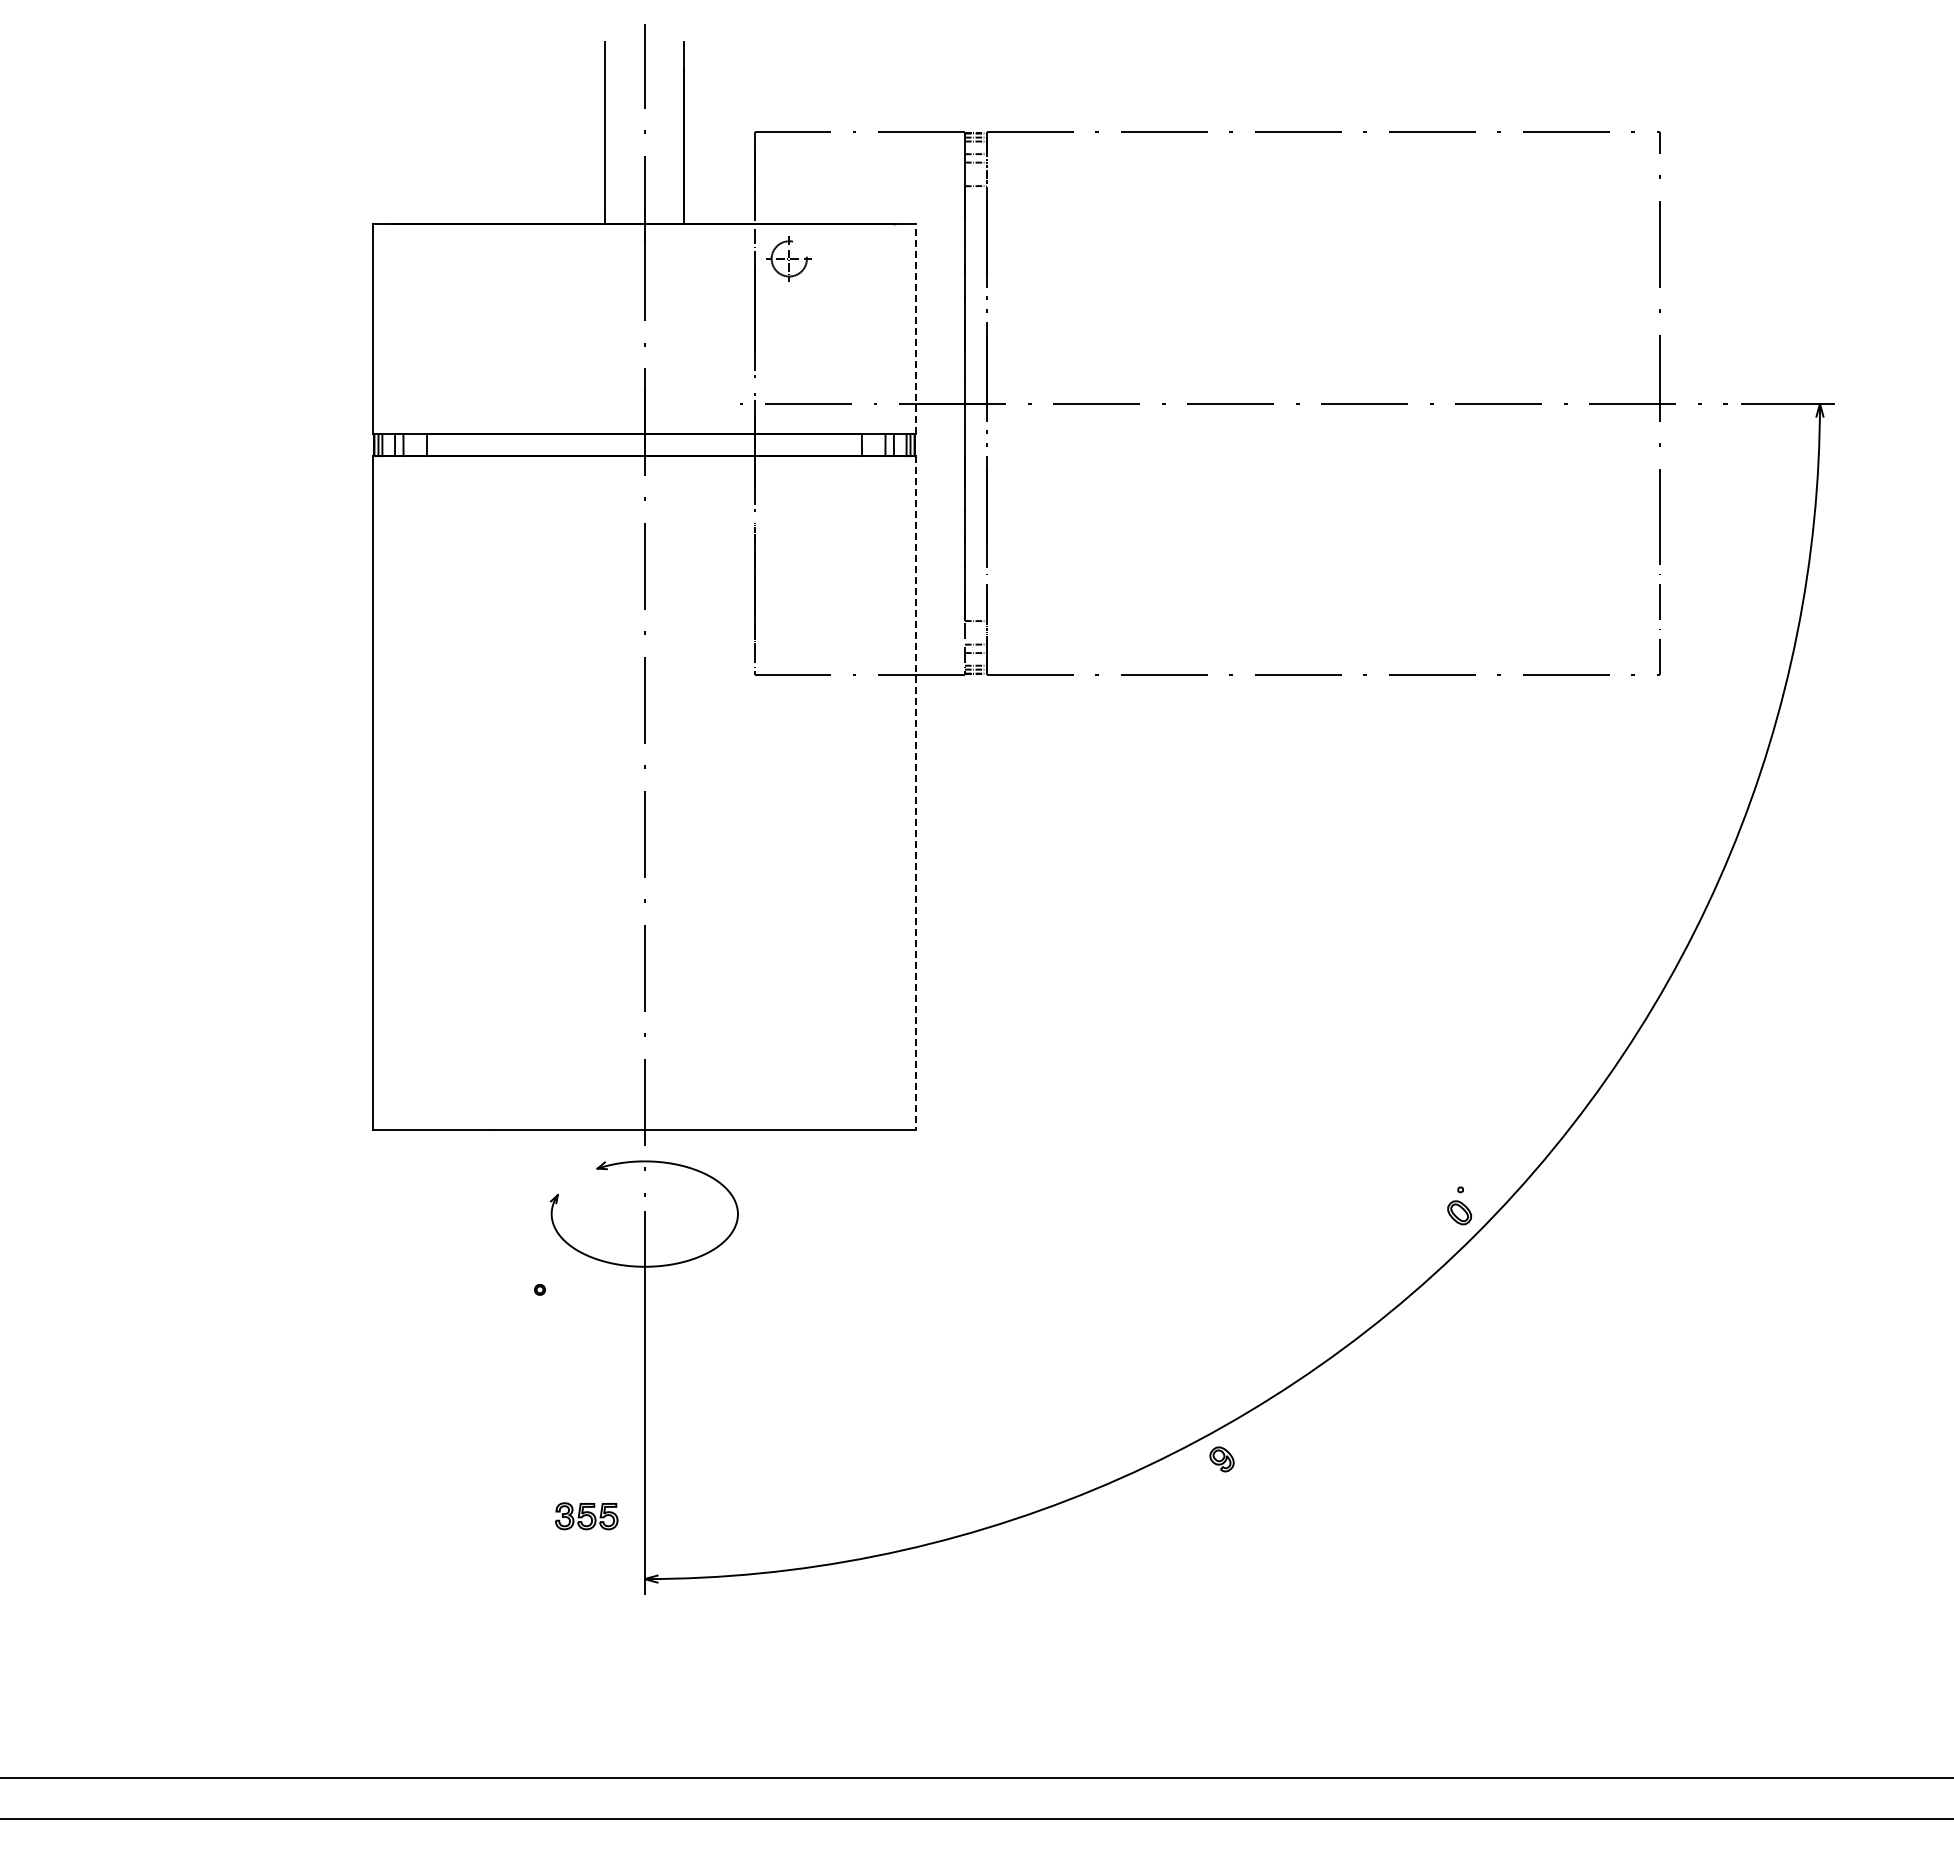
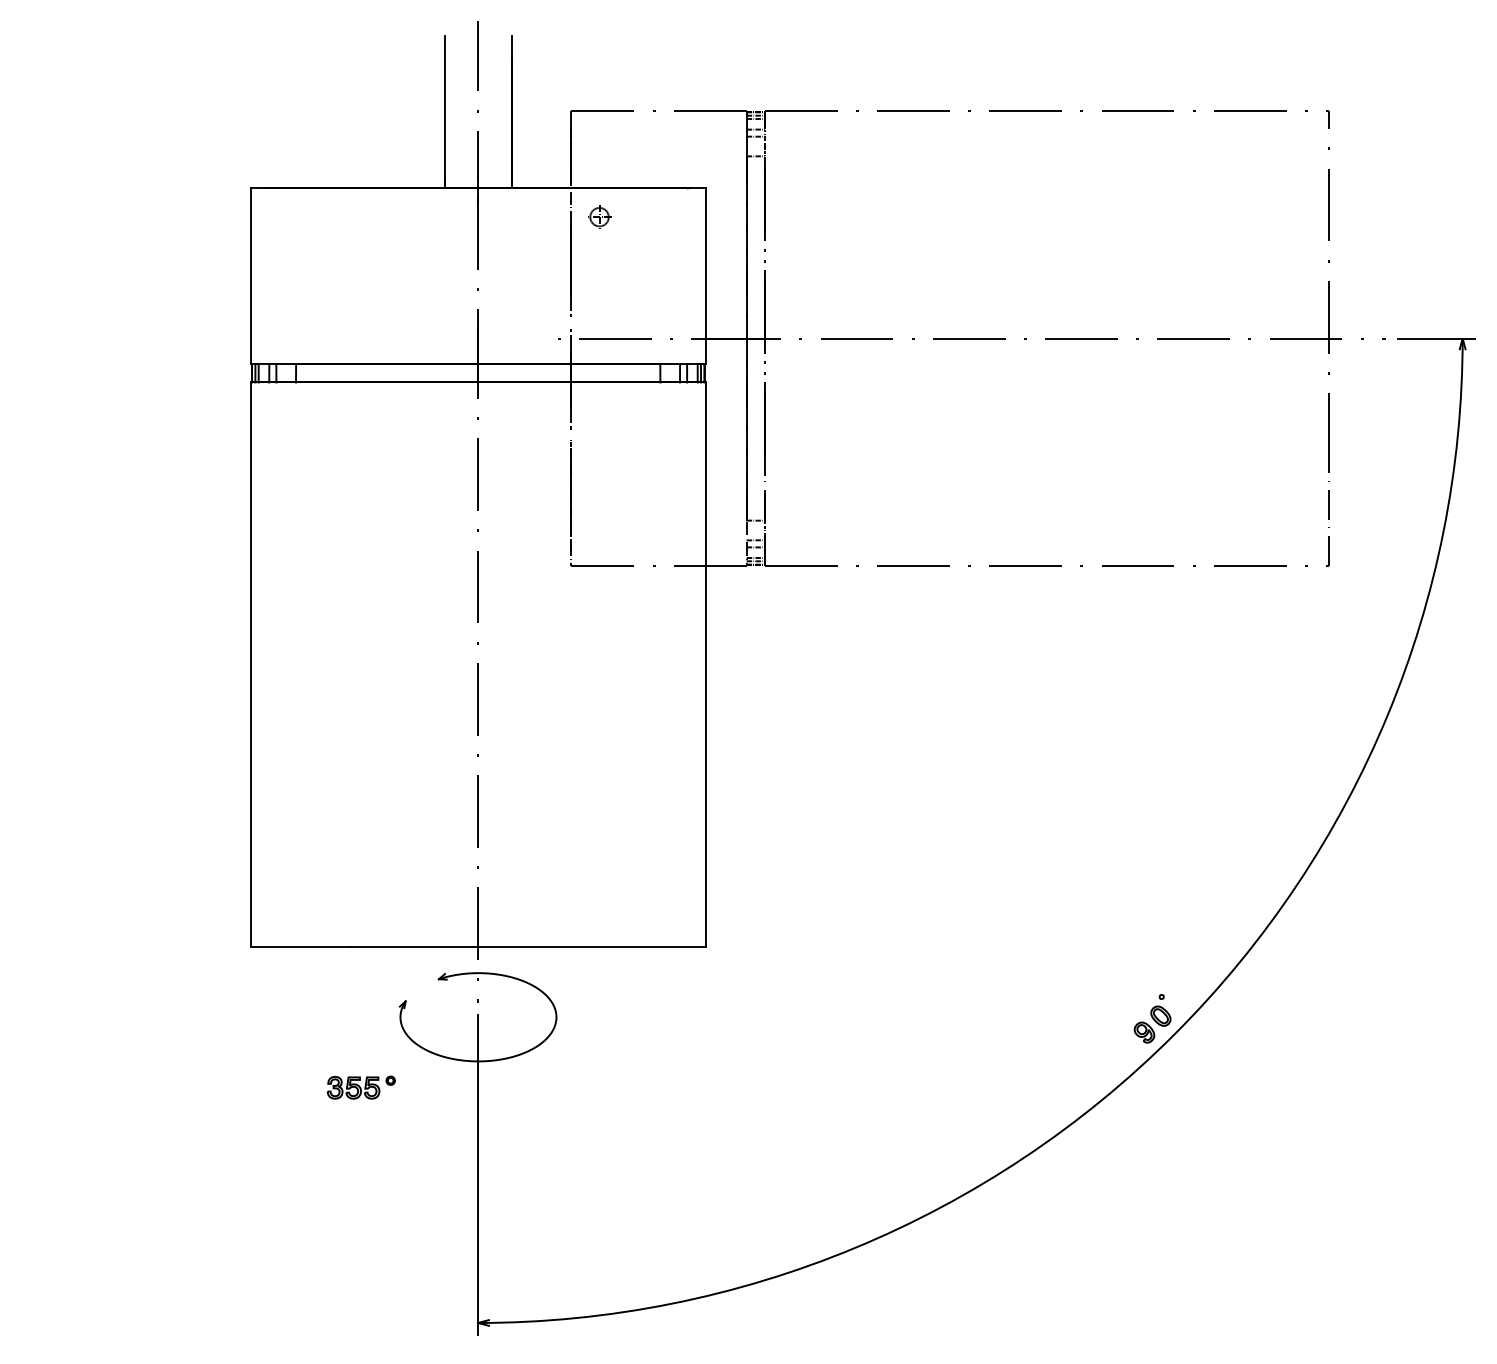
part: (789, 258) -> (599, 216), size x0.62
line: (916, 328) -> (706, 275), dashed -> solid
line: (916, 792) -> (706, 664), dashed -> solid
part: (1221, 1459) -> (1144, 1032), moved
part: (586, 1516) -> (353, 1087), moved

